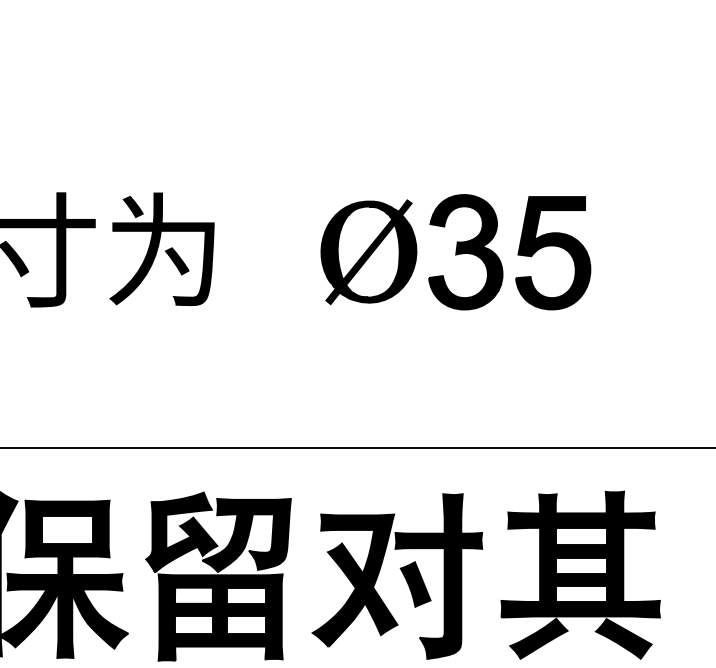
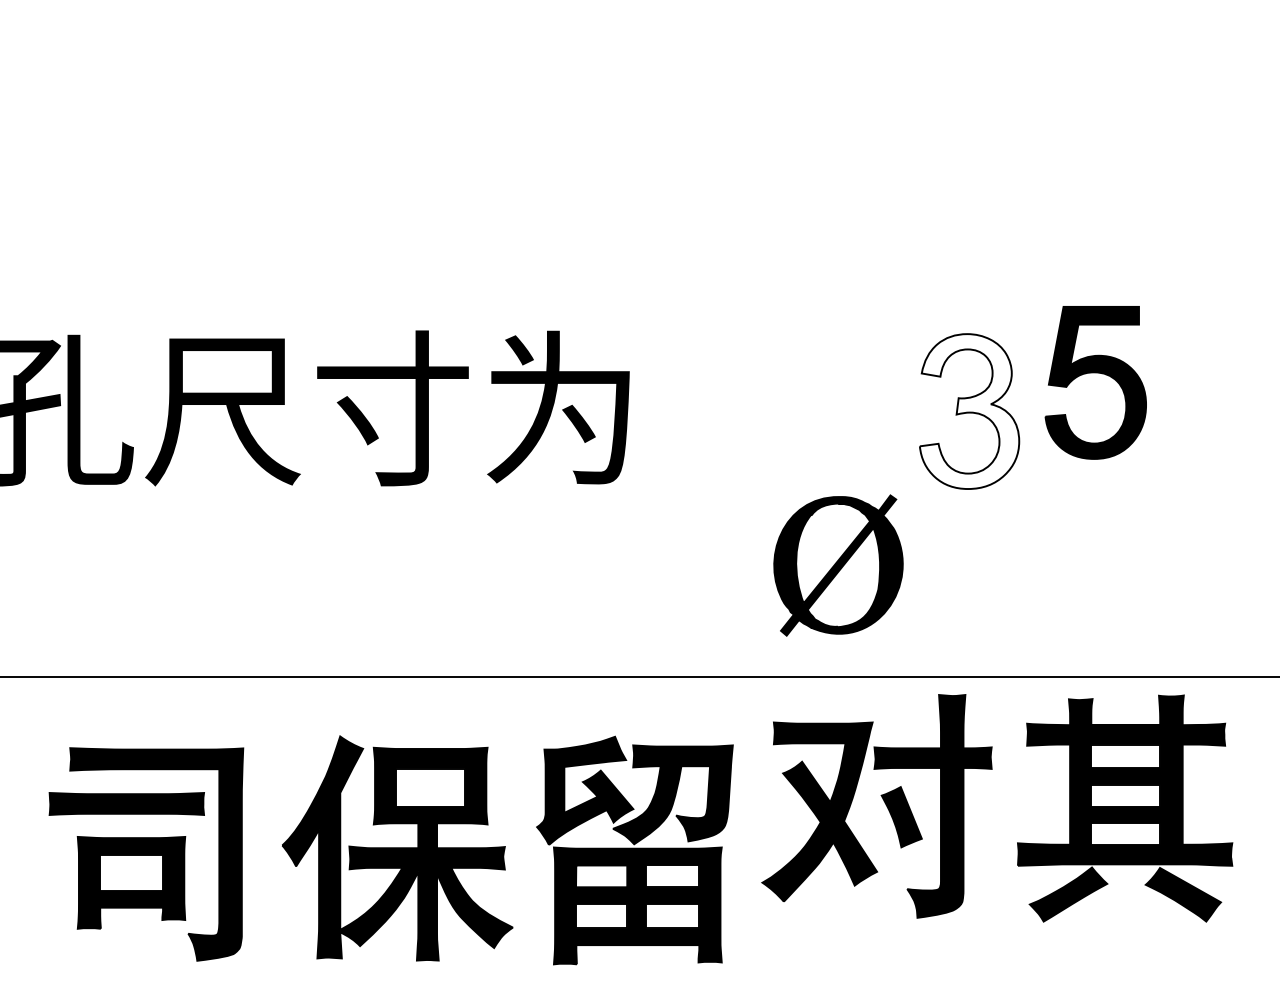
part: (552, 246) -> (1095, 373), moved
part: (368, 252) -> (838, 565), moved
fill: (465, 252) -> (969, 411), removed
part: (402, 574) -> (884, 803), moved
part: (581, 575) -> (1125, 808), moved

